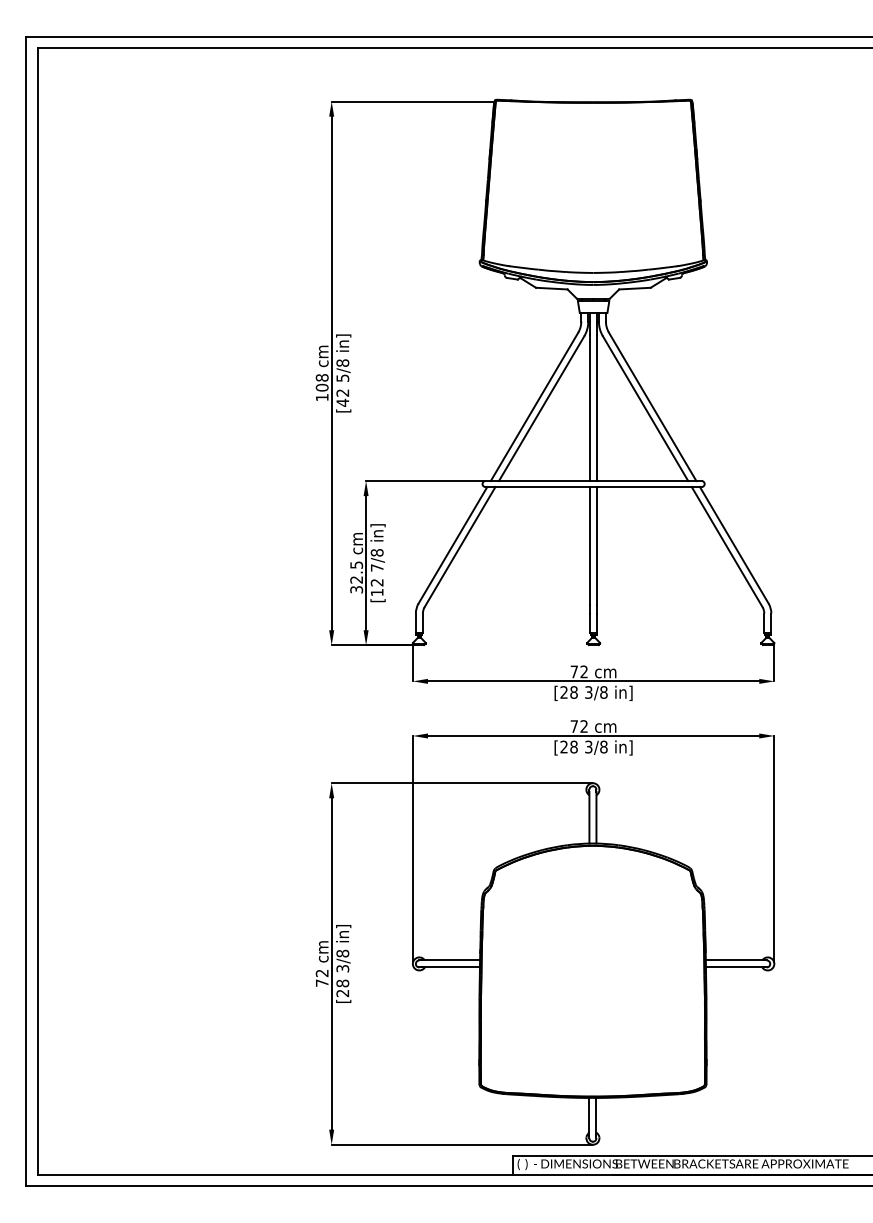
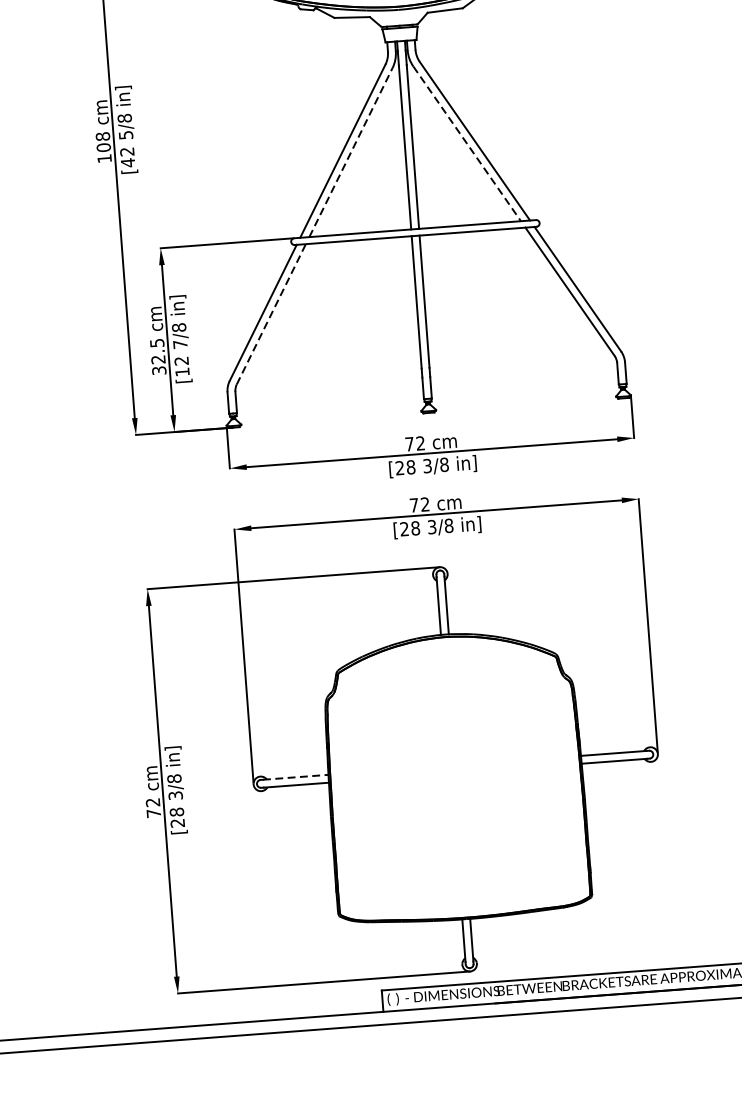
line: (541, 408) -> (350, 152), solid -> dashed
line: (645, 408) -> (467, 143), solid -> dashed
line: (460, 547) -> (271, 314), solid -> dashed
line: (451, 960) -> (296, 777), solid -> dashed

